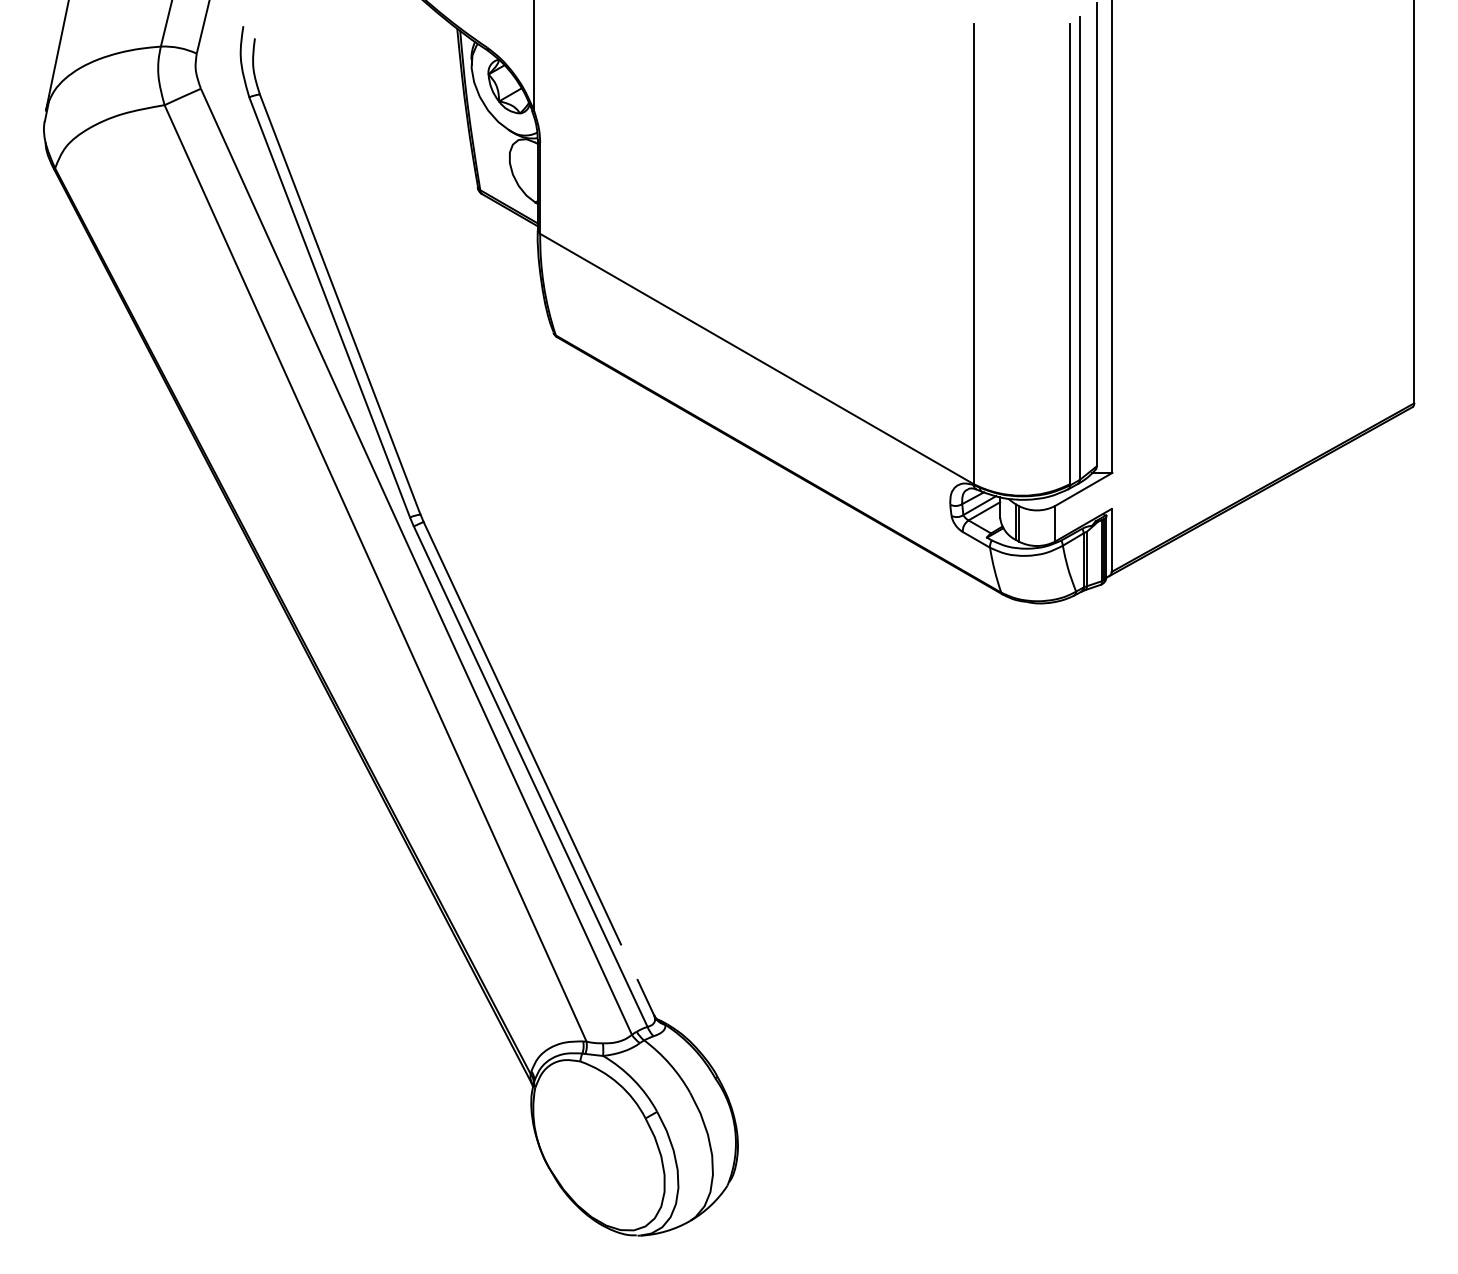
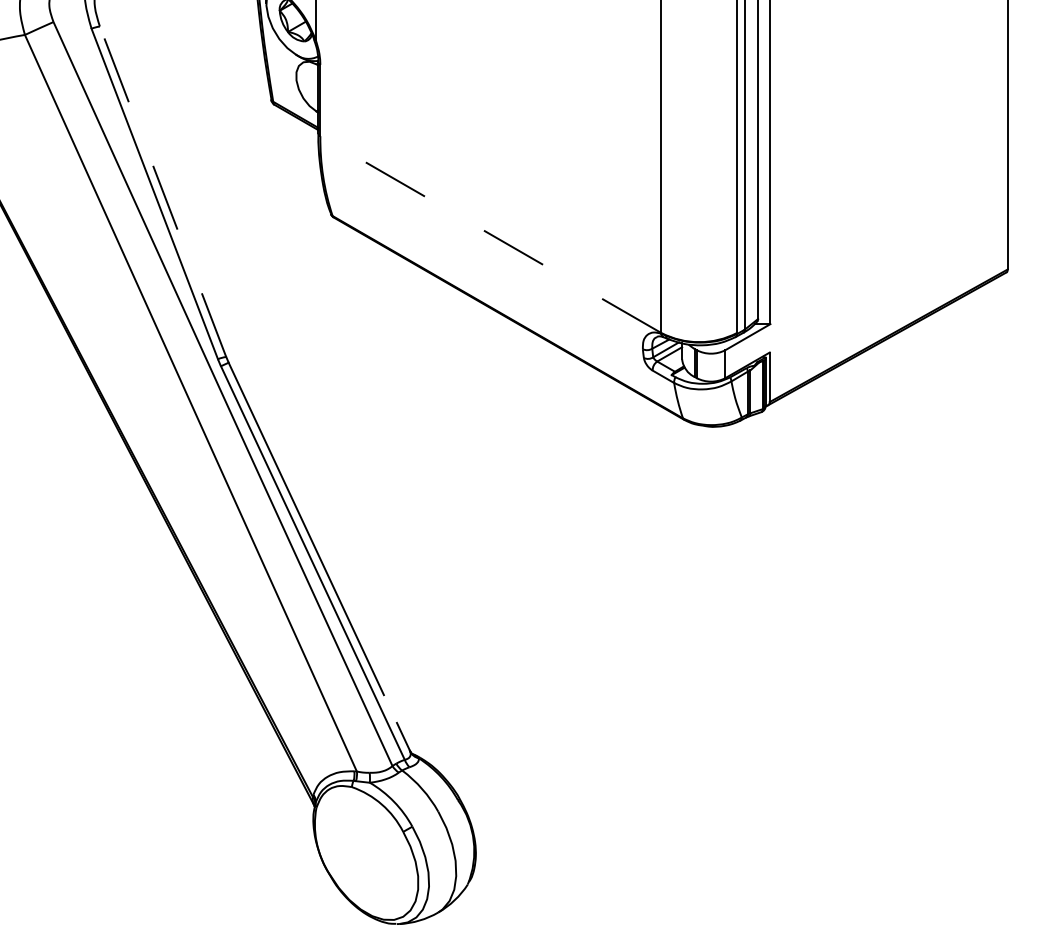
line: (340, 304) -> (163, 191), solid -> dashed
line: (756, 358) -> (490, 234), solid -> dashed

